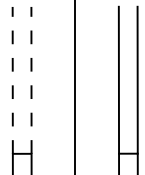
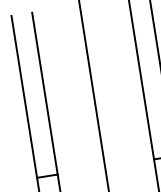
line: (12, 79) -> (23, 95), dashed -> solid
line: (31, 79) -> (44, 92), dashed -> solid

